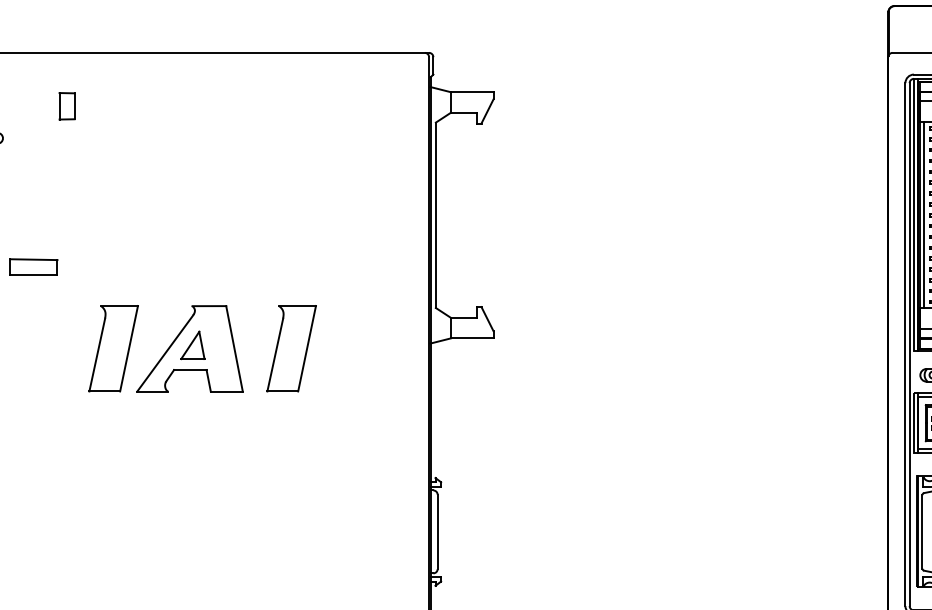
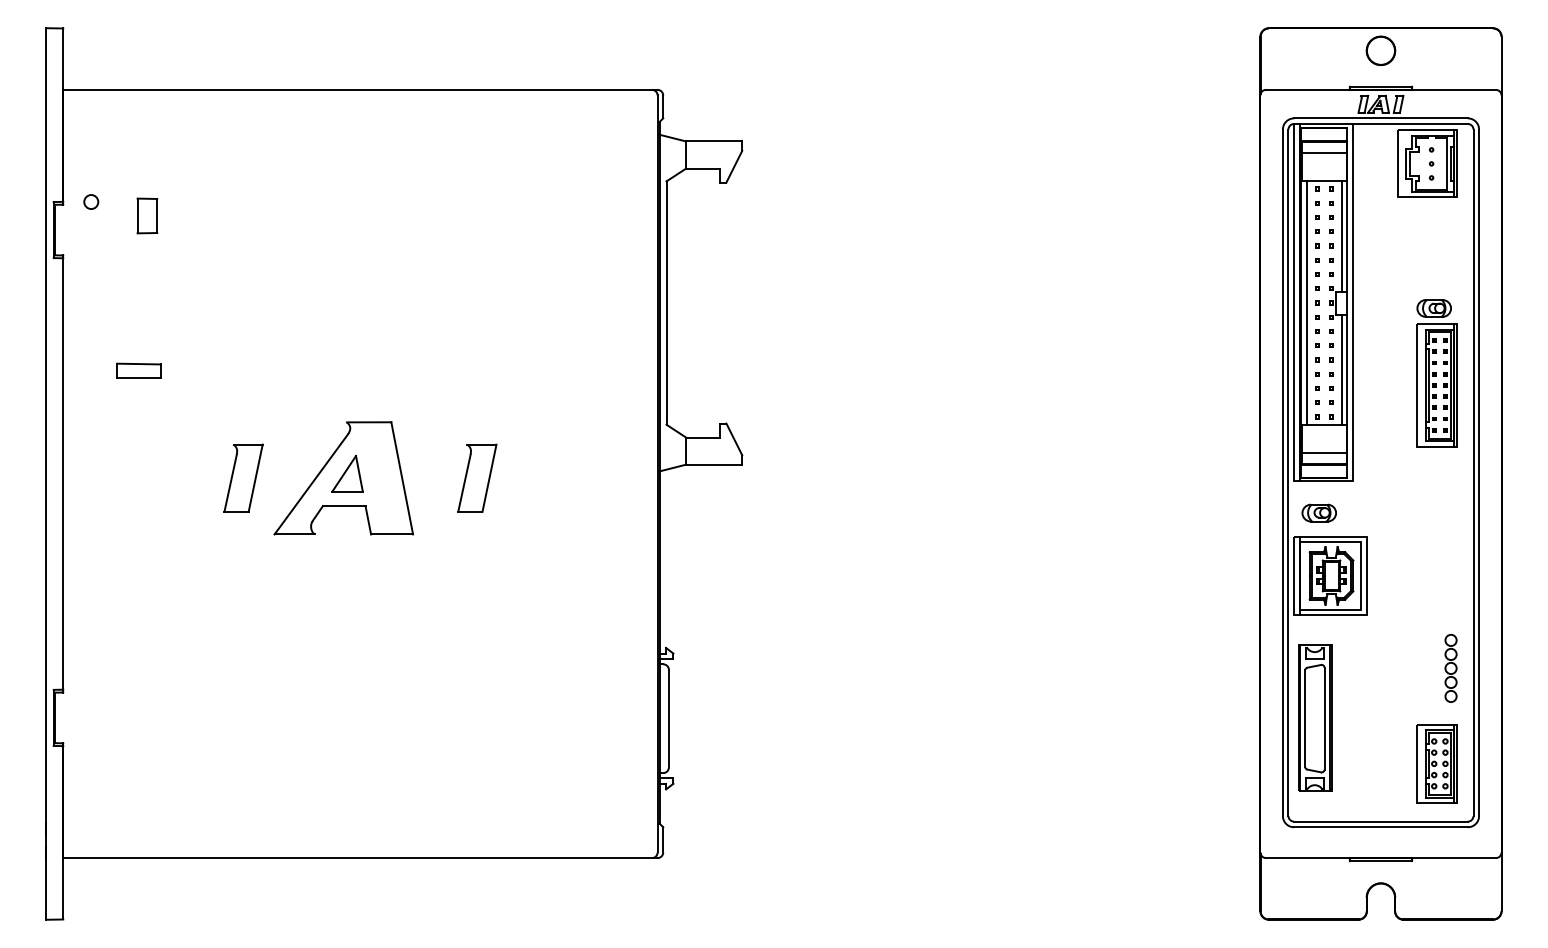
part: (67, 105) -> (147, 215), moved
part: (33, 266) -> (138, 370), size x0.7
part: (113, 348) -> (243, 478), size x0.6
part: (291, 348) -> (477, 478), size x0.6

